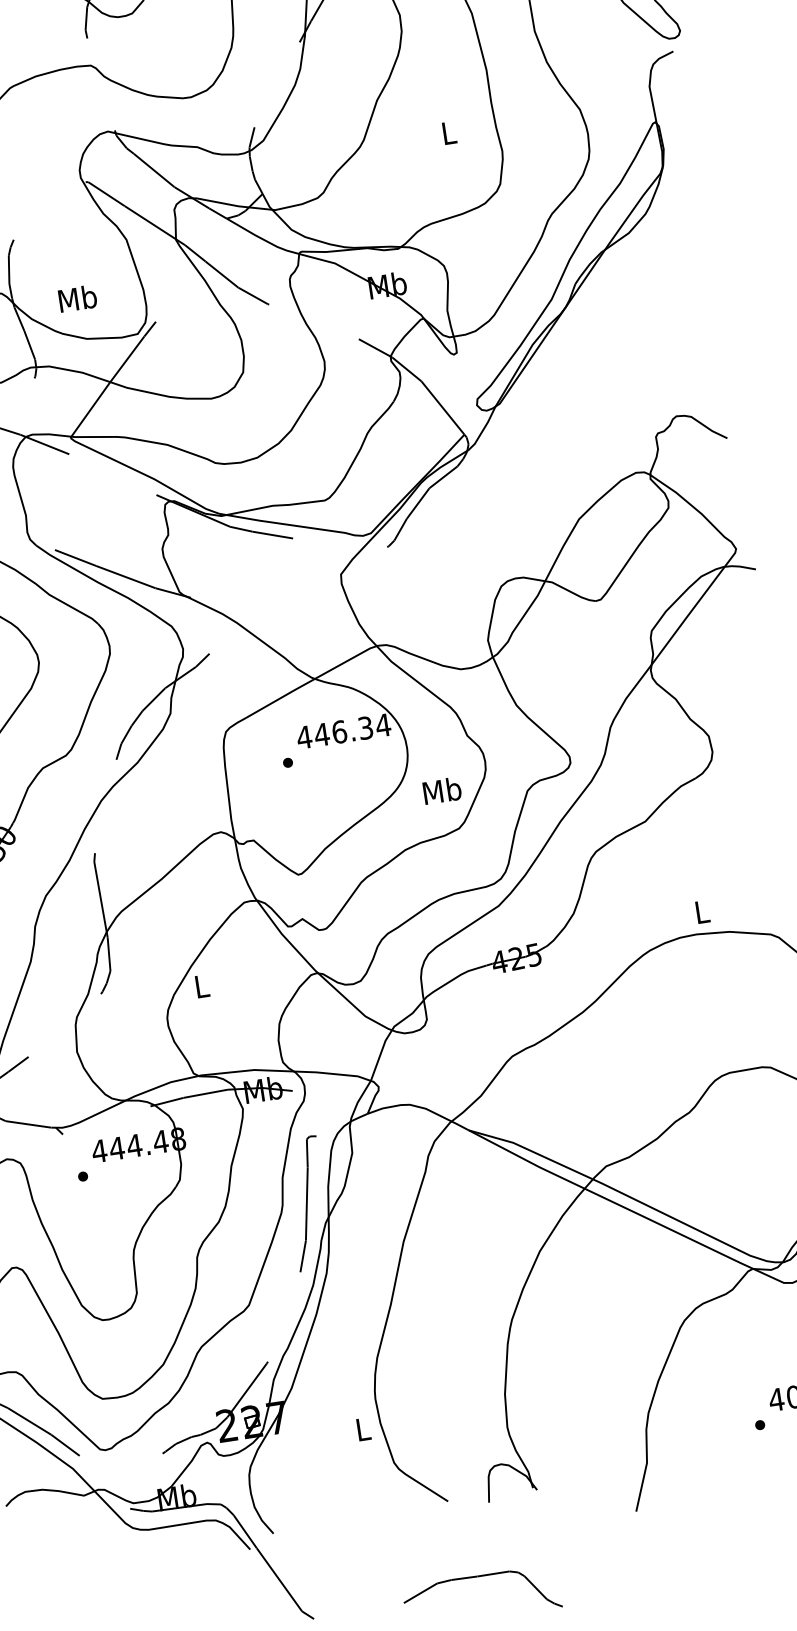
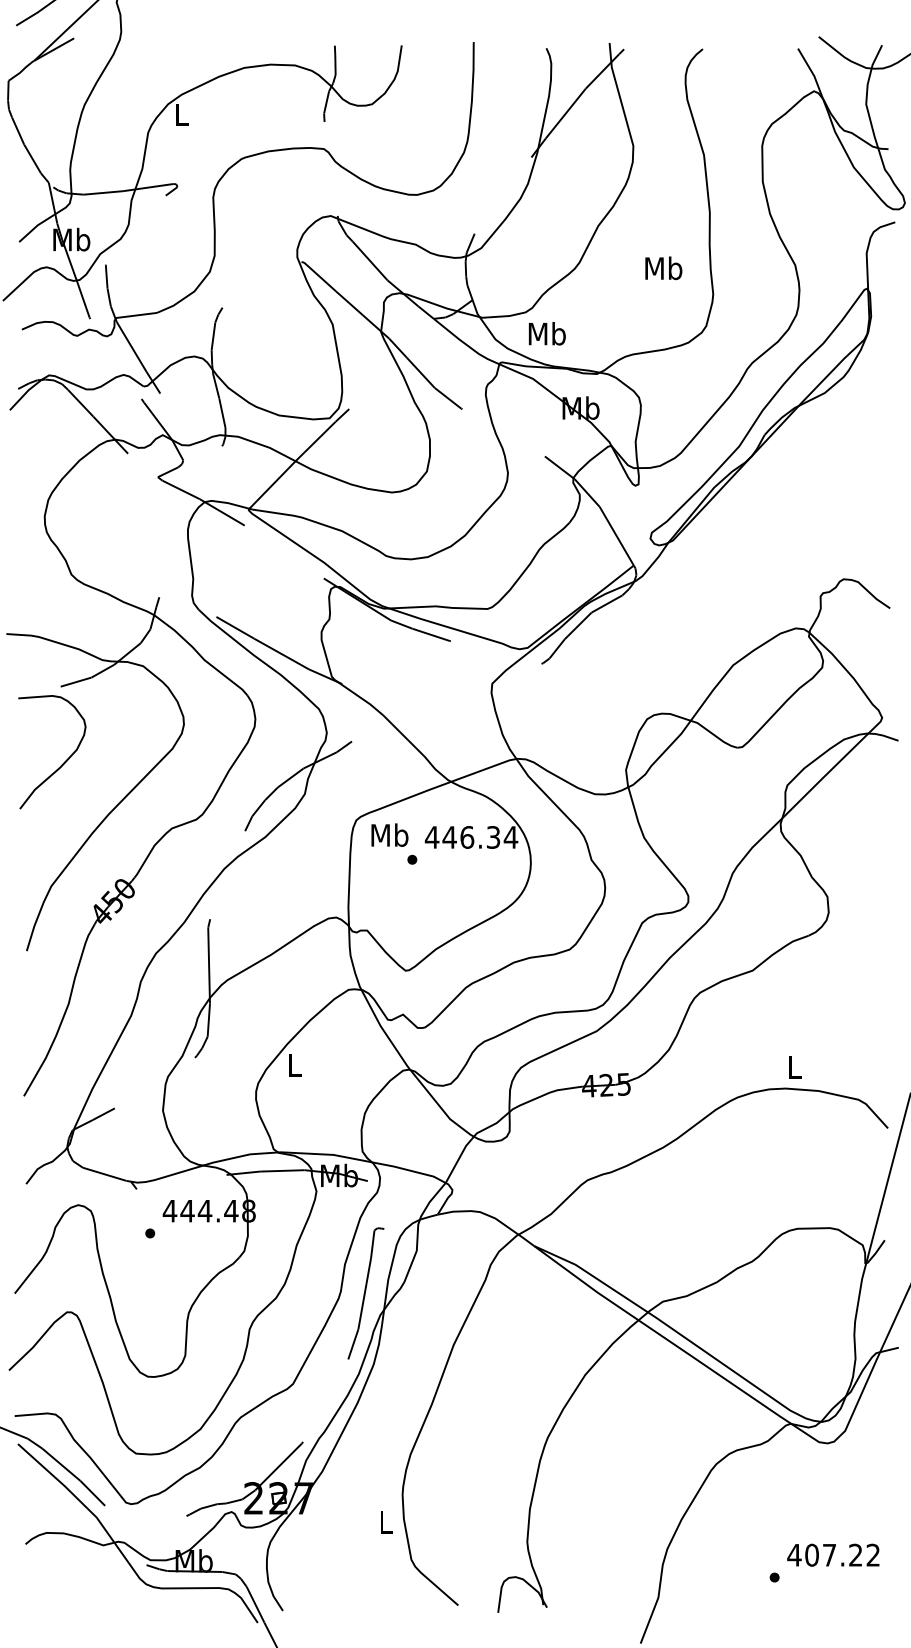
text: (448, 133) -> (663, 268), L -> Mb
text: (77, 298) -> (547, 333), moved
text: (441, 790) -> (389, 834), moved

